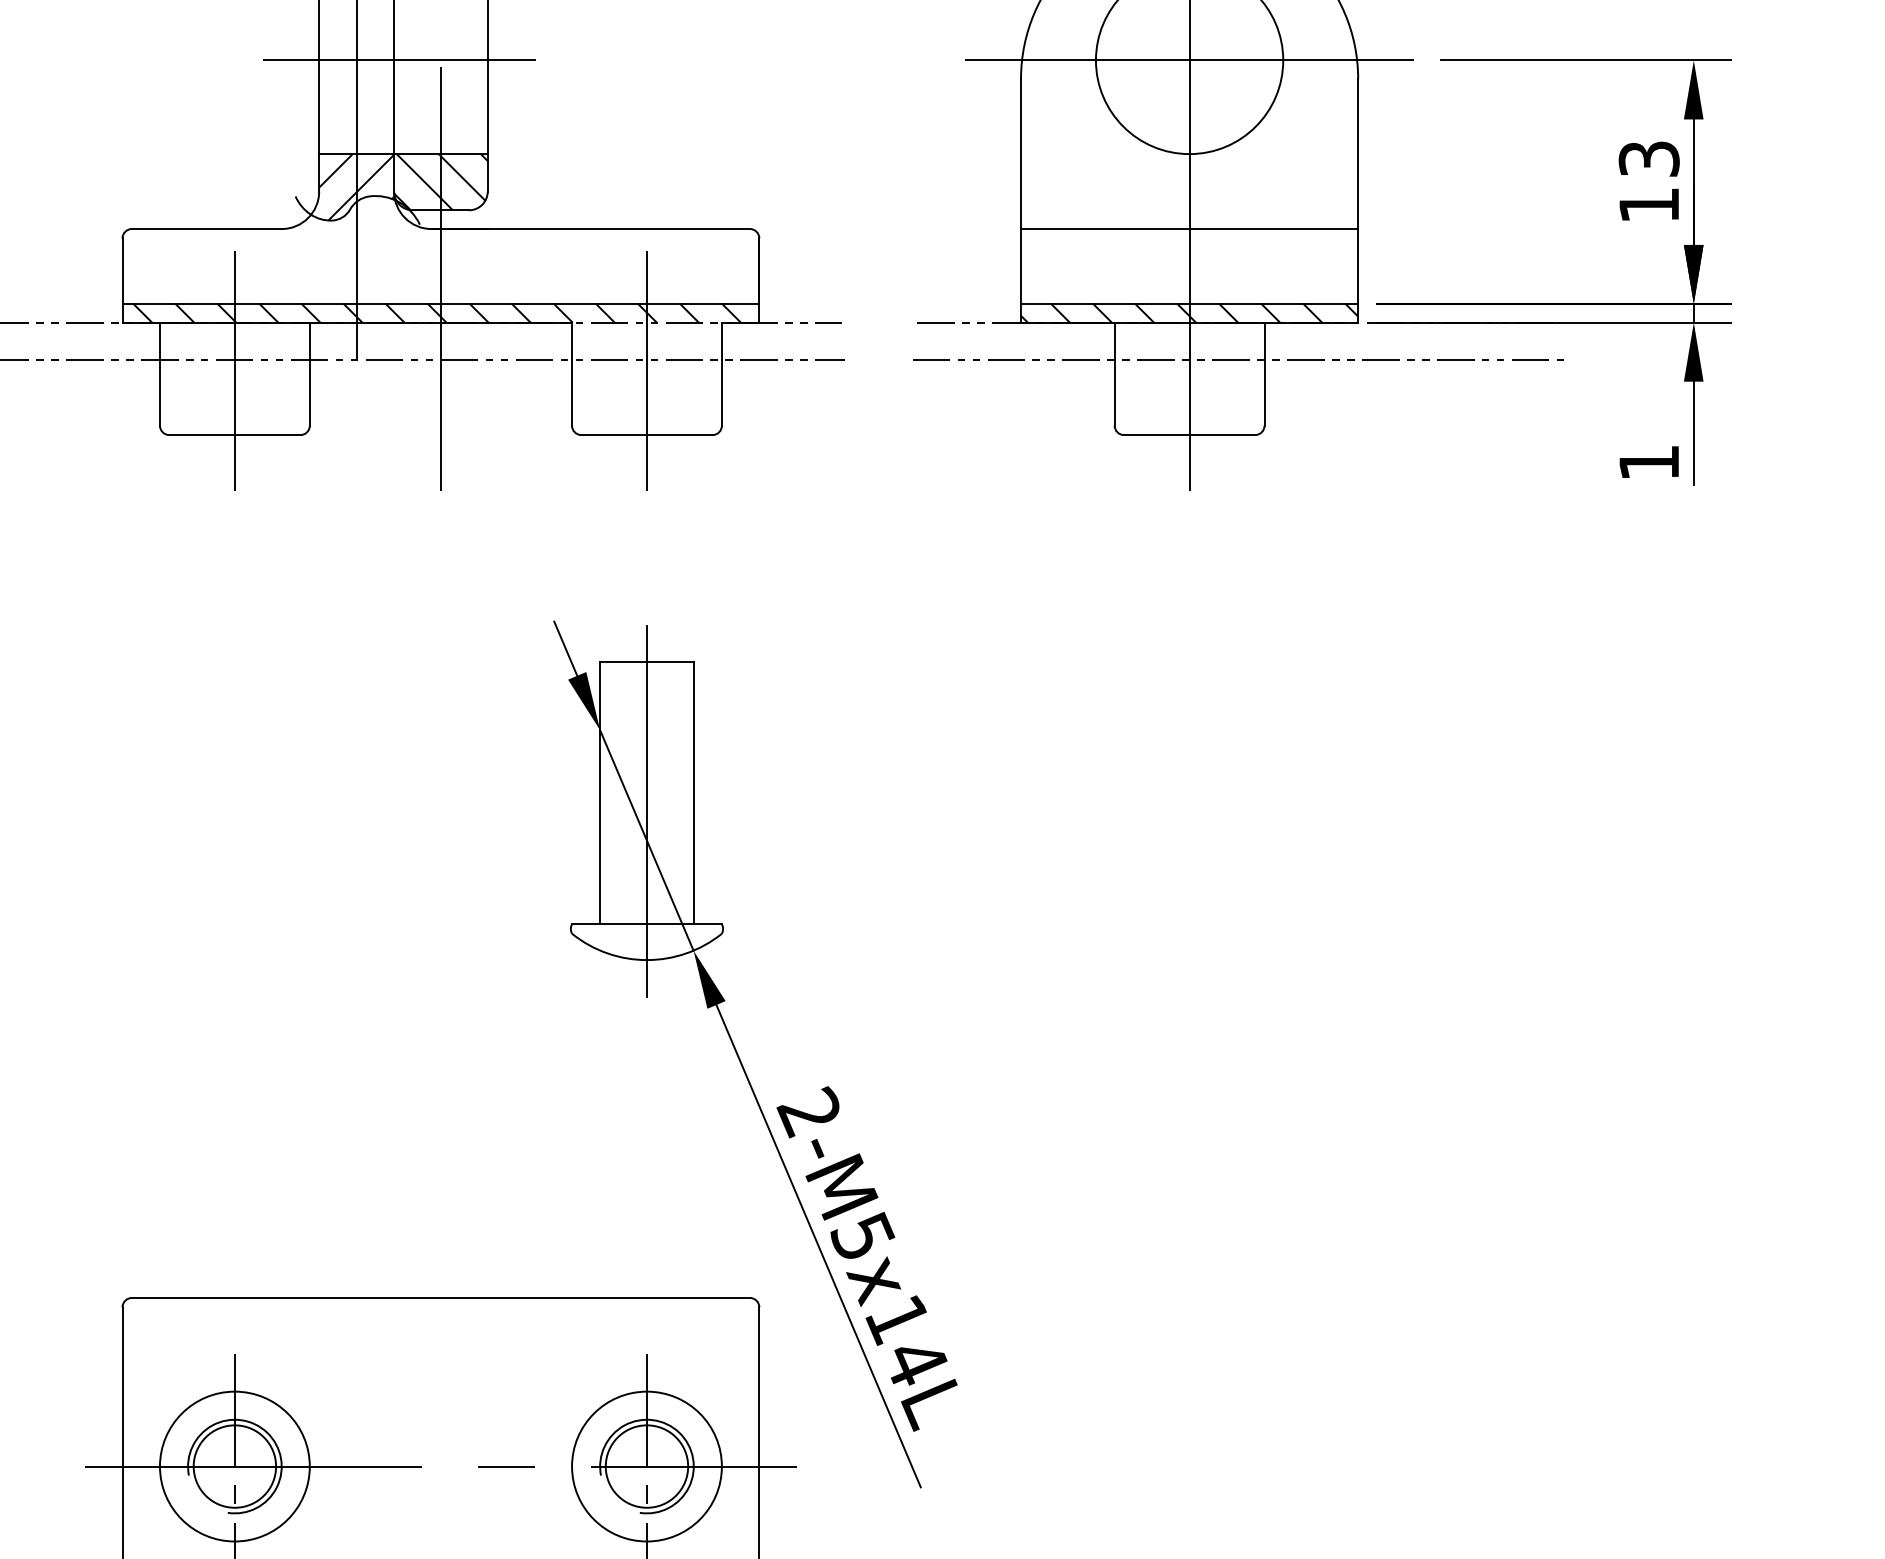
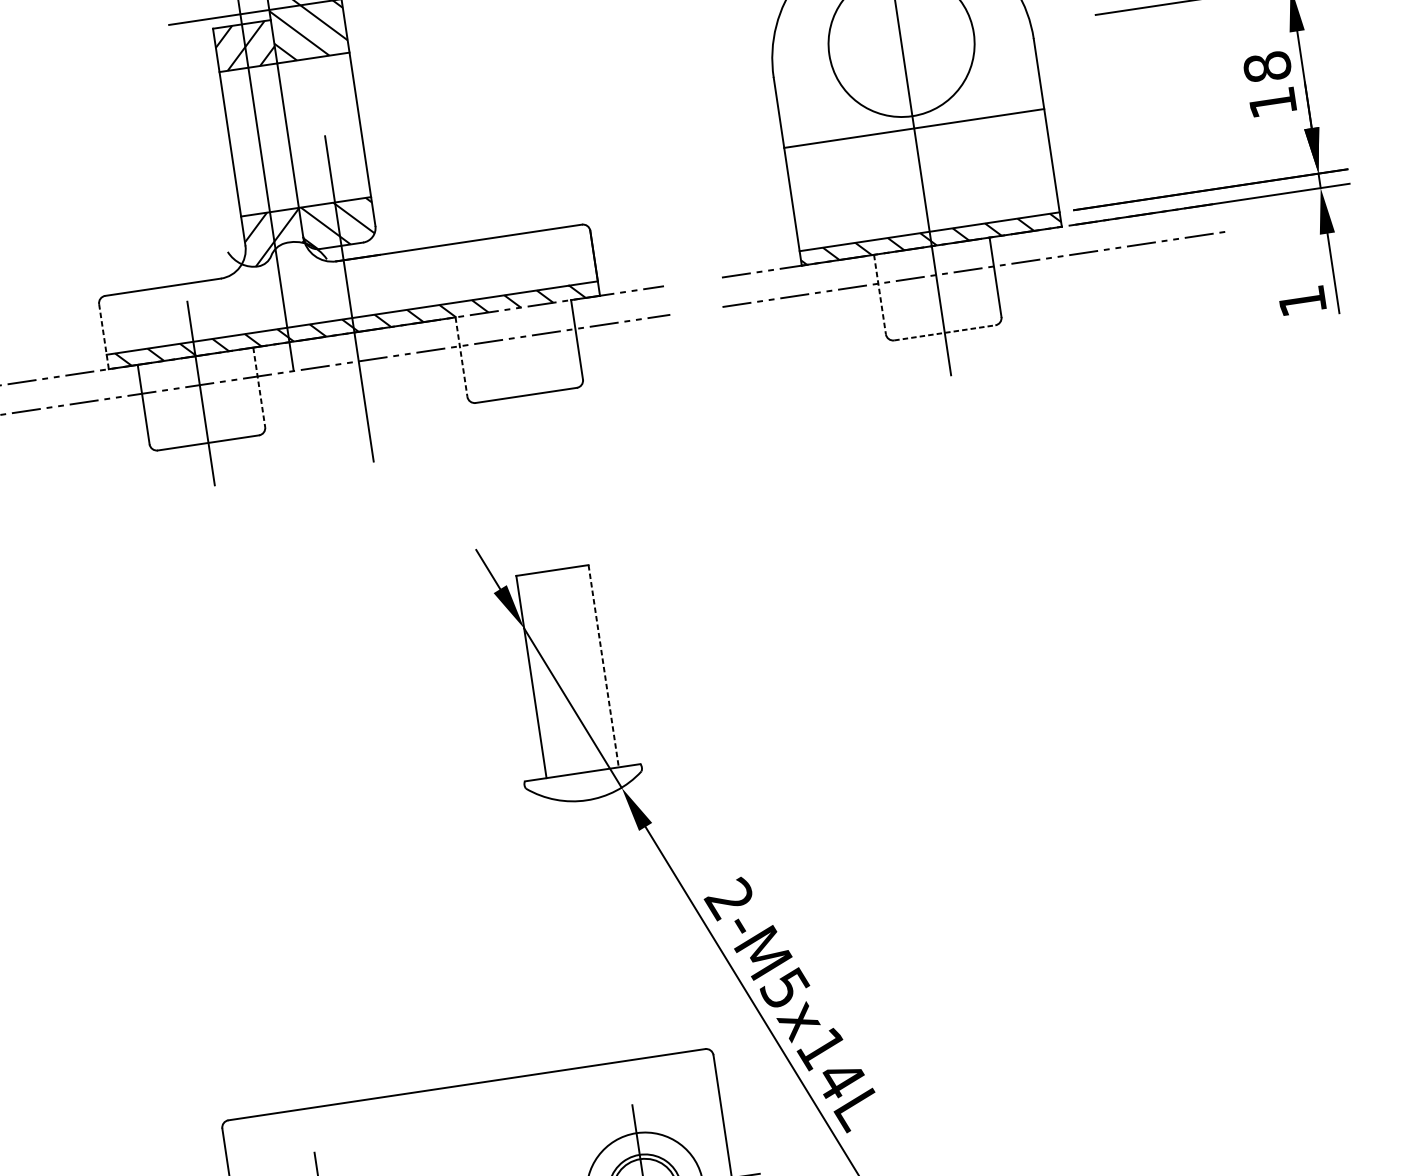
line: (398, 60) -> (291, 135), removed
line: (1189, 60) -> (901, 44), removed
text: (1648, 158) -> (1266, 66), 13 -> 18
line: (1189, 229) -> (914, 128), moved
line: (122, 281) -> (104, 337), solid -> dashed
line: (646, 370) -> (518, 345), removed
line: (309, 374) -> (259, 387), solid -> dashed
line: (572, 374) -> (461, 357), solid -> dashed
line: (1114, 374) -> (879, 294), solid -> dashed
line: (1189, 435) -> (944, 333), solid -> dashed
line: (693, 793) -> (603, 666), solid -> dashed
line: (646, 810) -> (569, 685), removed

